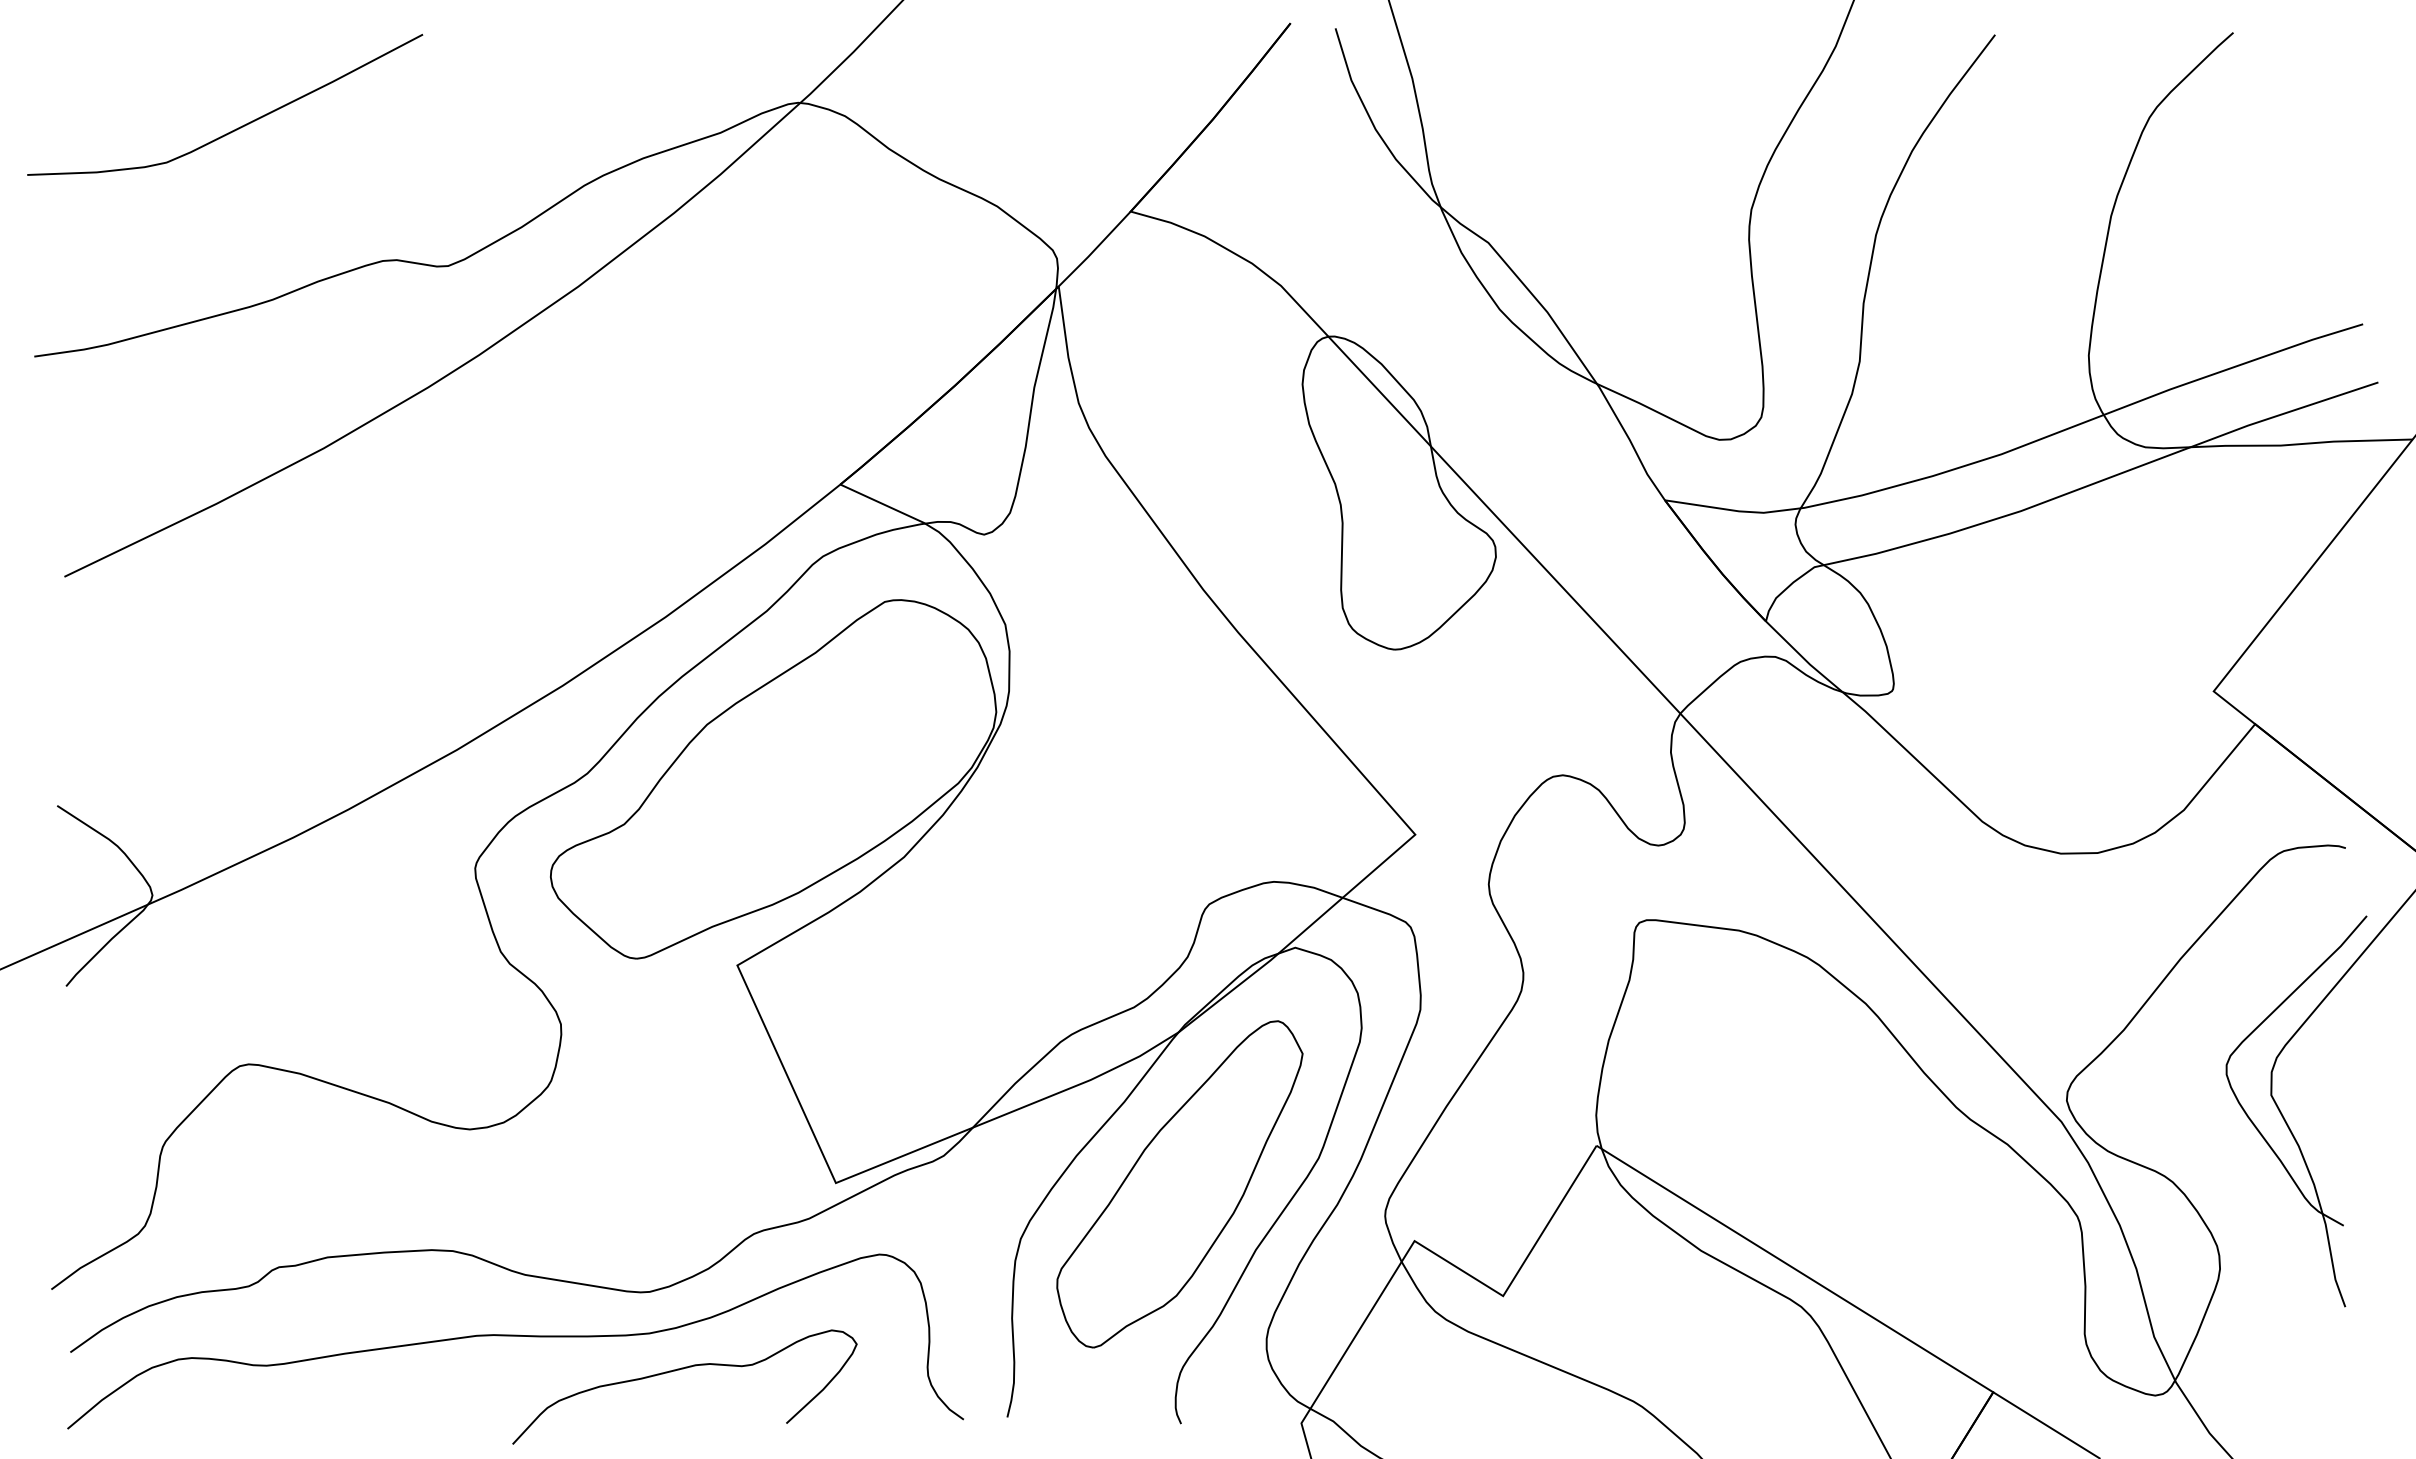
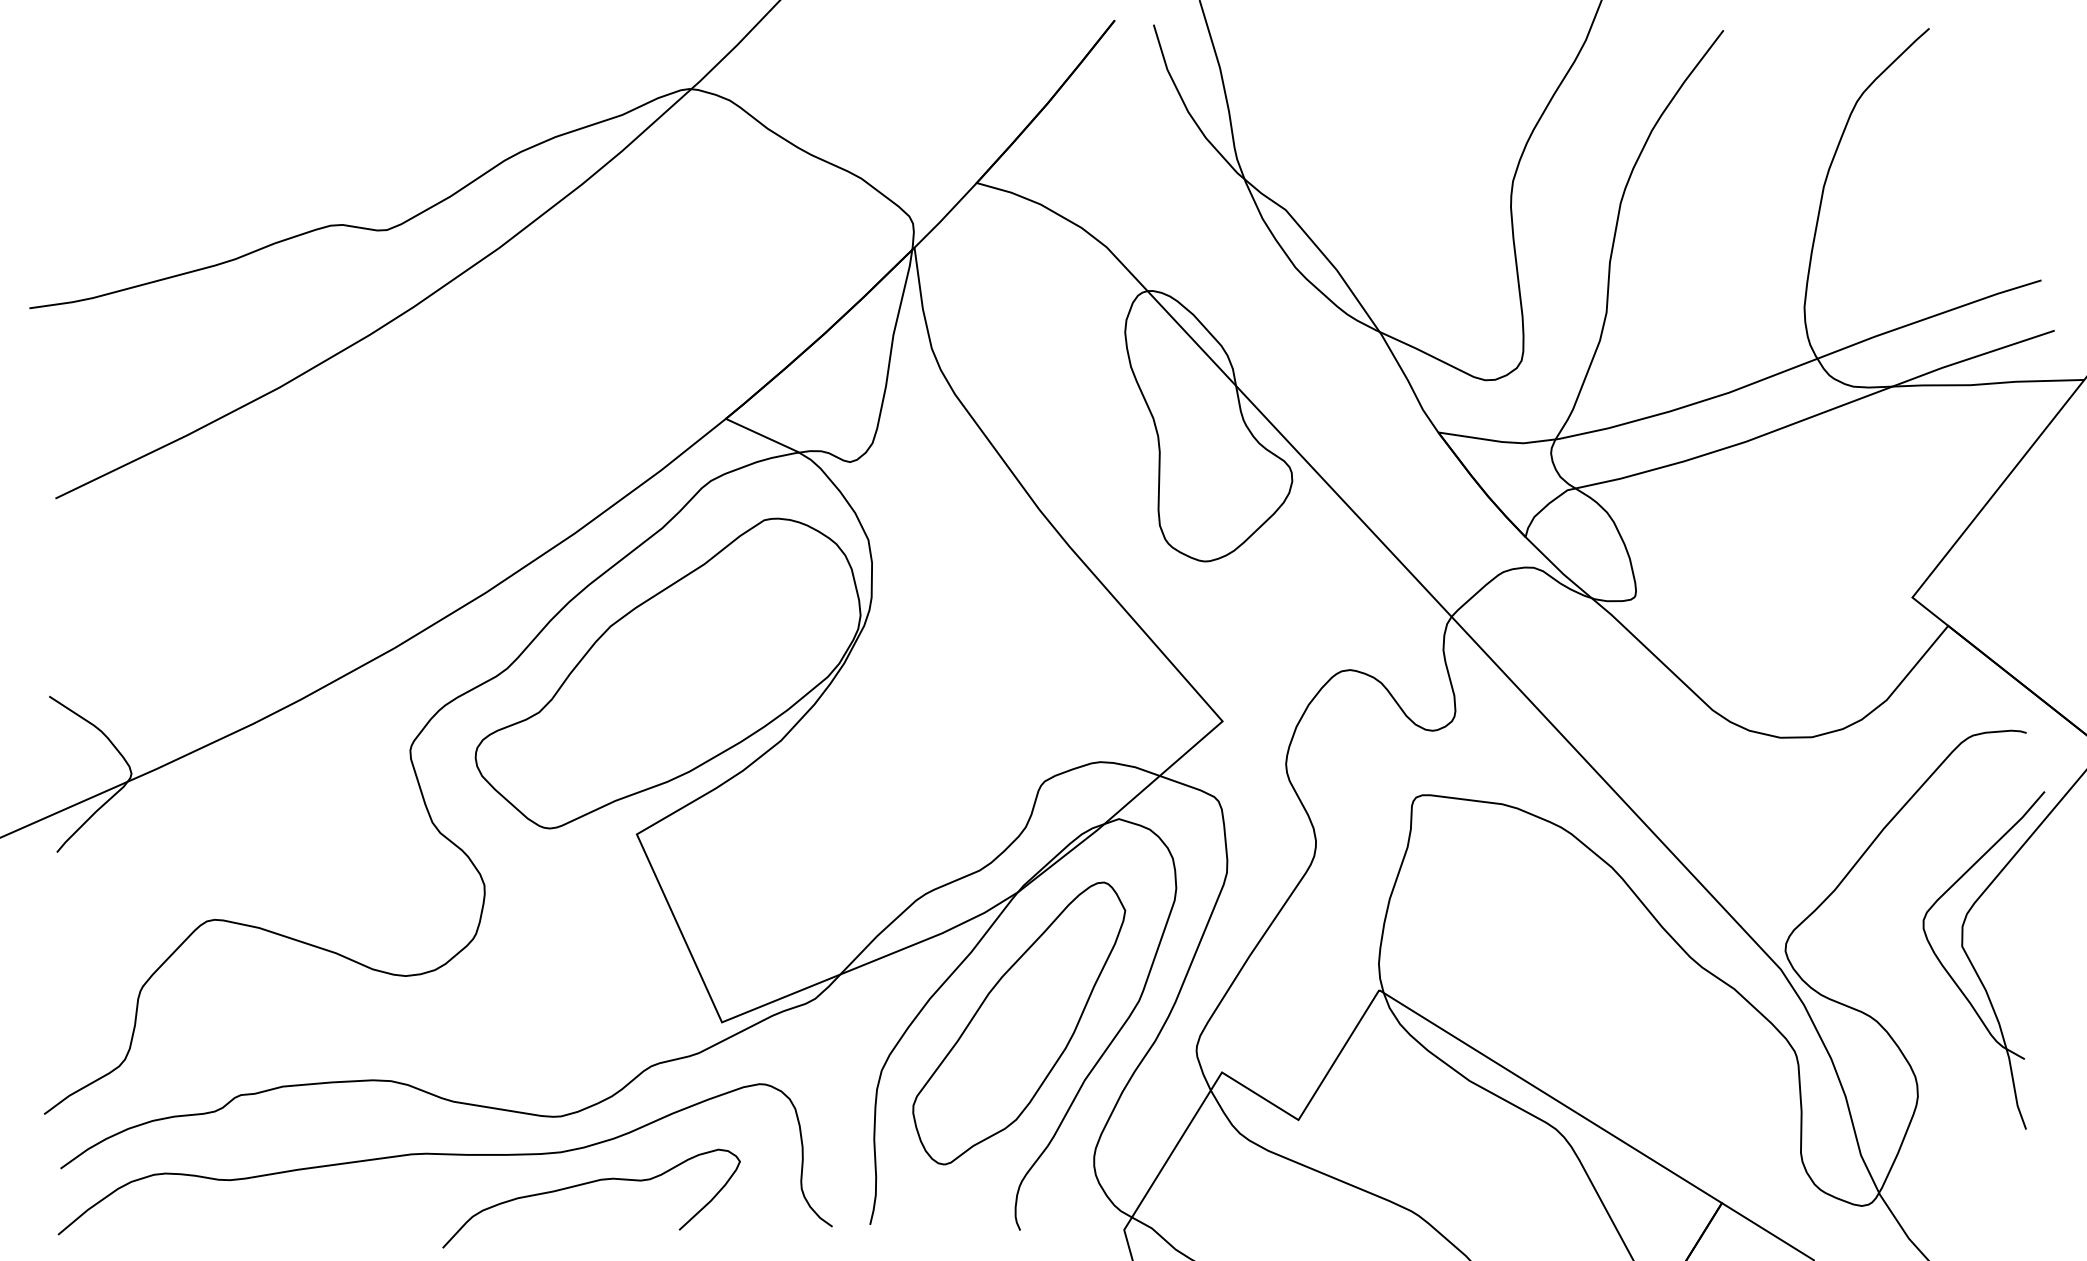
curve: (236, 128) -> (204, 111), removed

